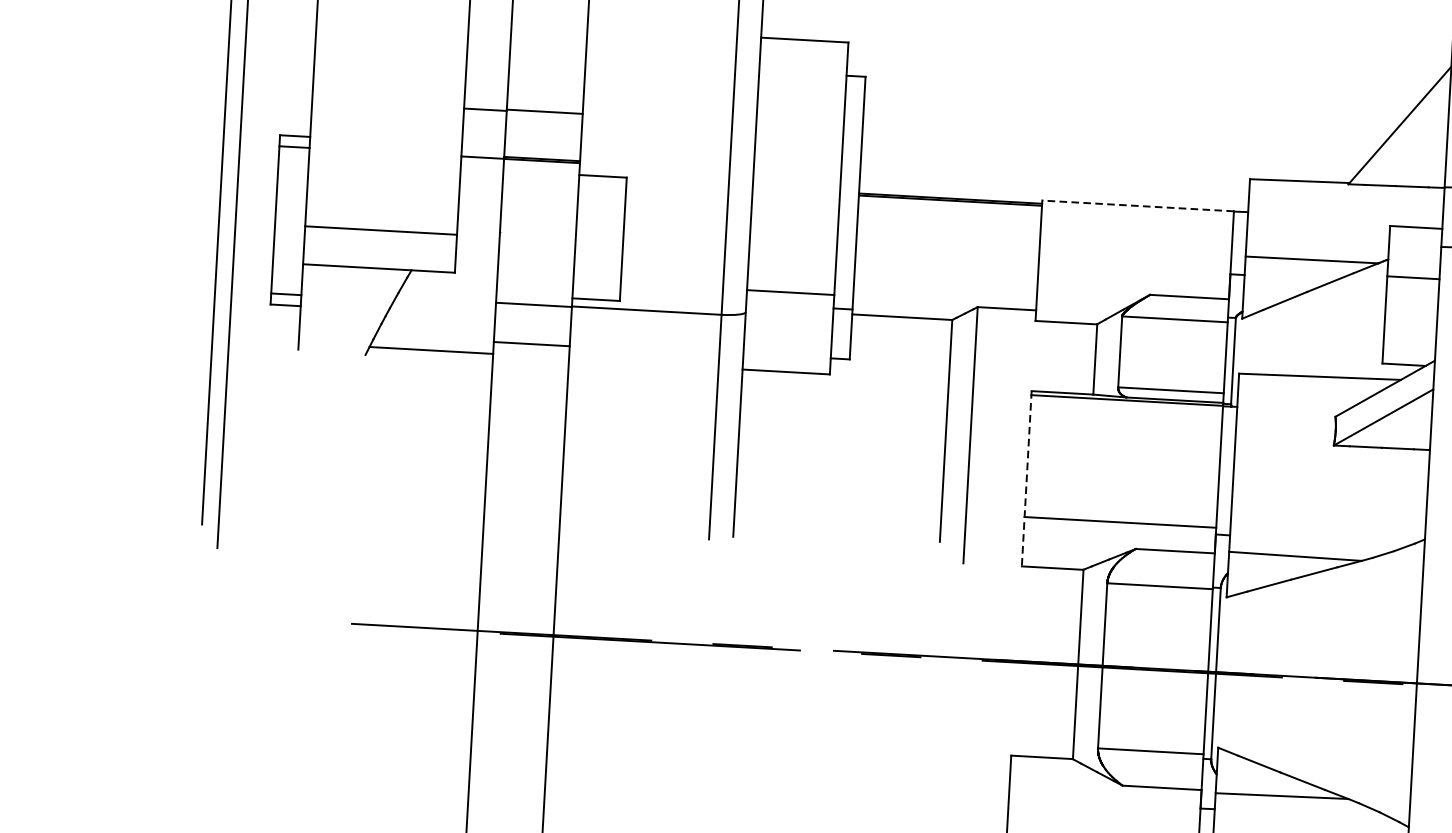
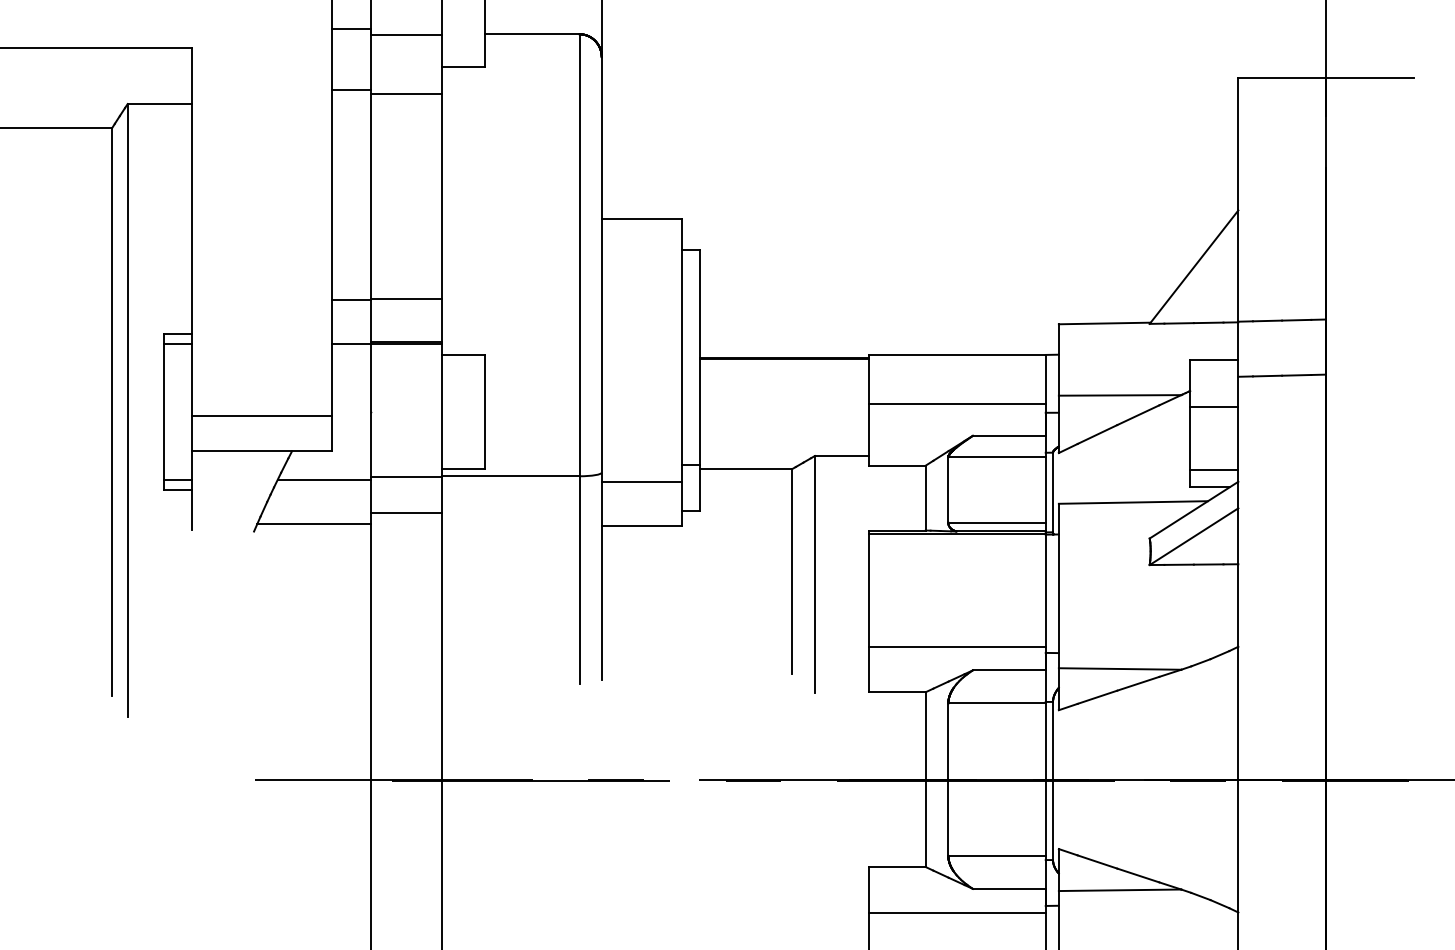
line: (1137, 205) -> (956, 354), dashed -> solid
line: (1134, 258) -> (956, 403), added
line: (790, 292) -> (641, 482), moved
line: (445, 302) -> (324, 479), added
line: (1409, 347) -> (1214, 470), added
line: (1026, 478) -> (868, 611), dashed -> solid
line: (1103, 810) -> (956, 912), added

